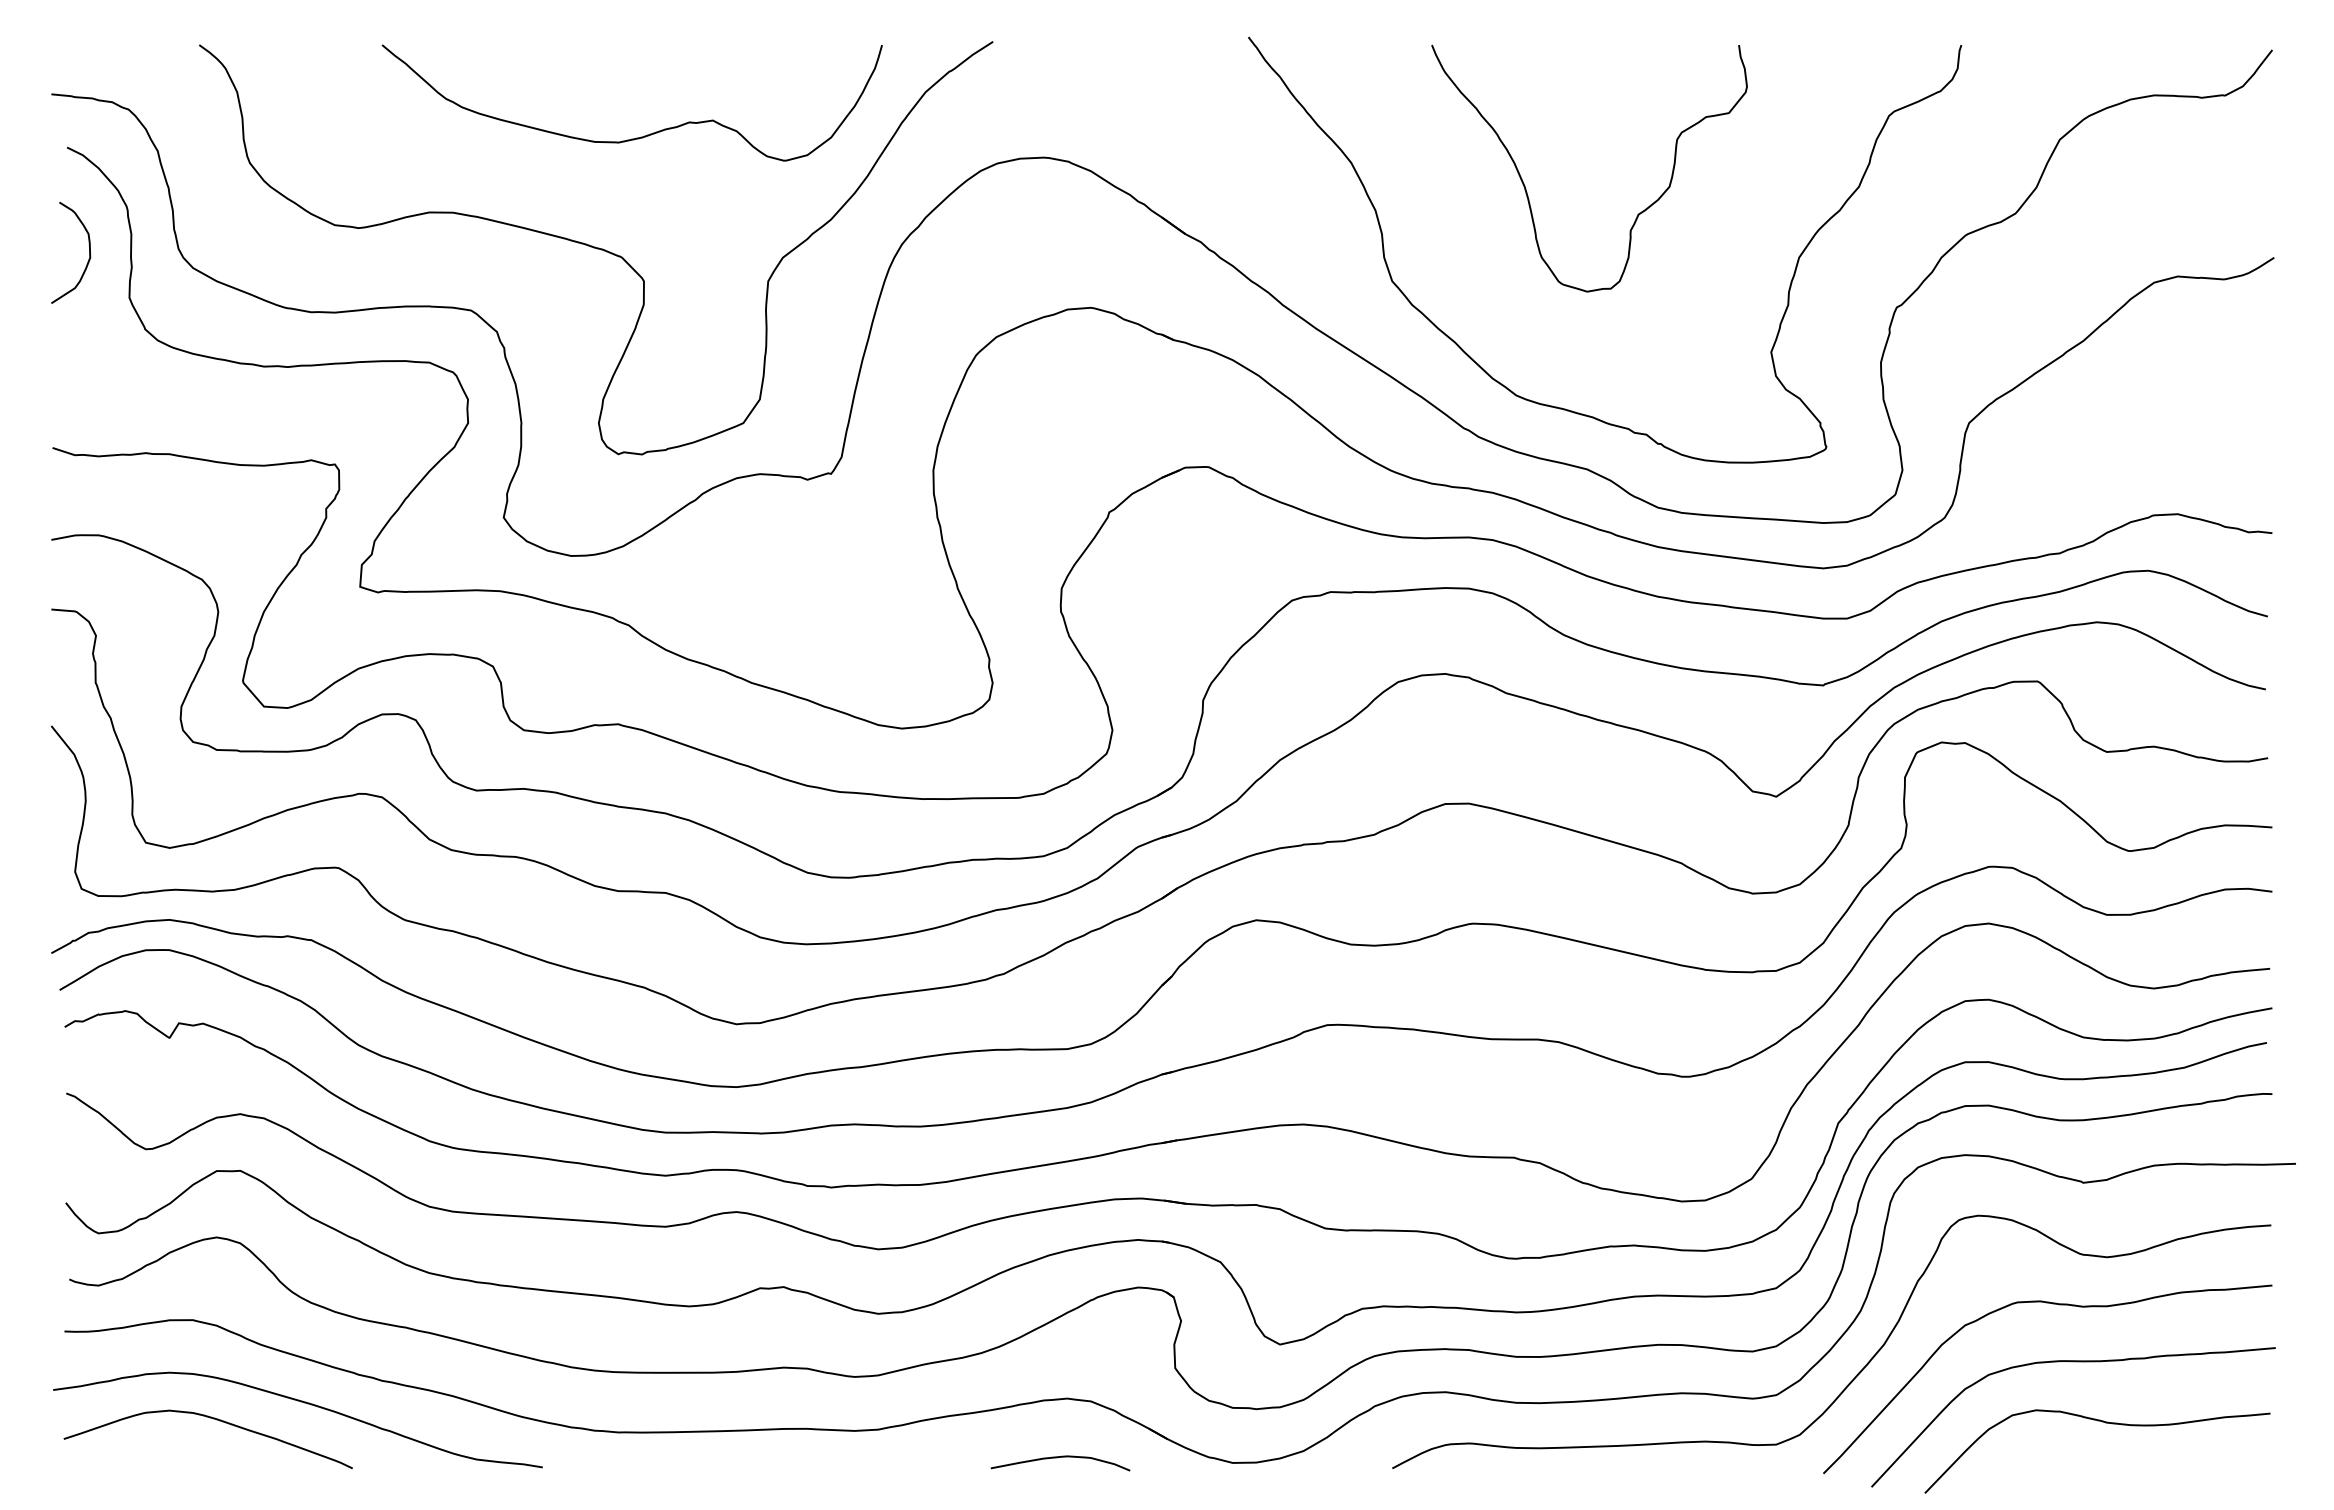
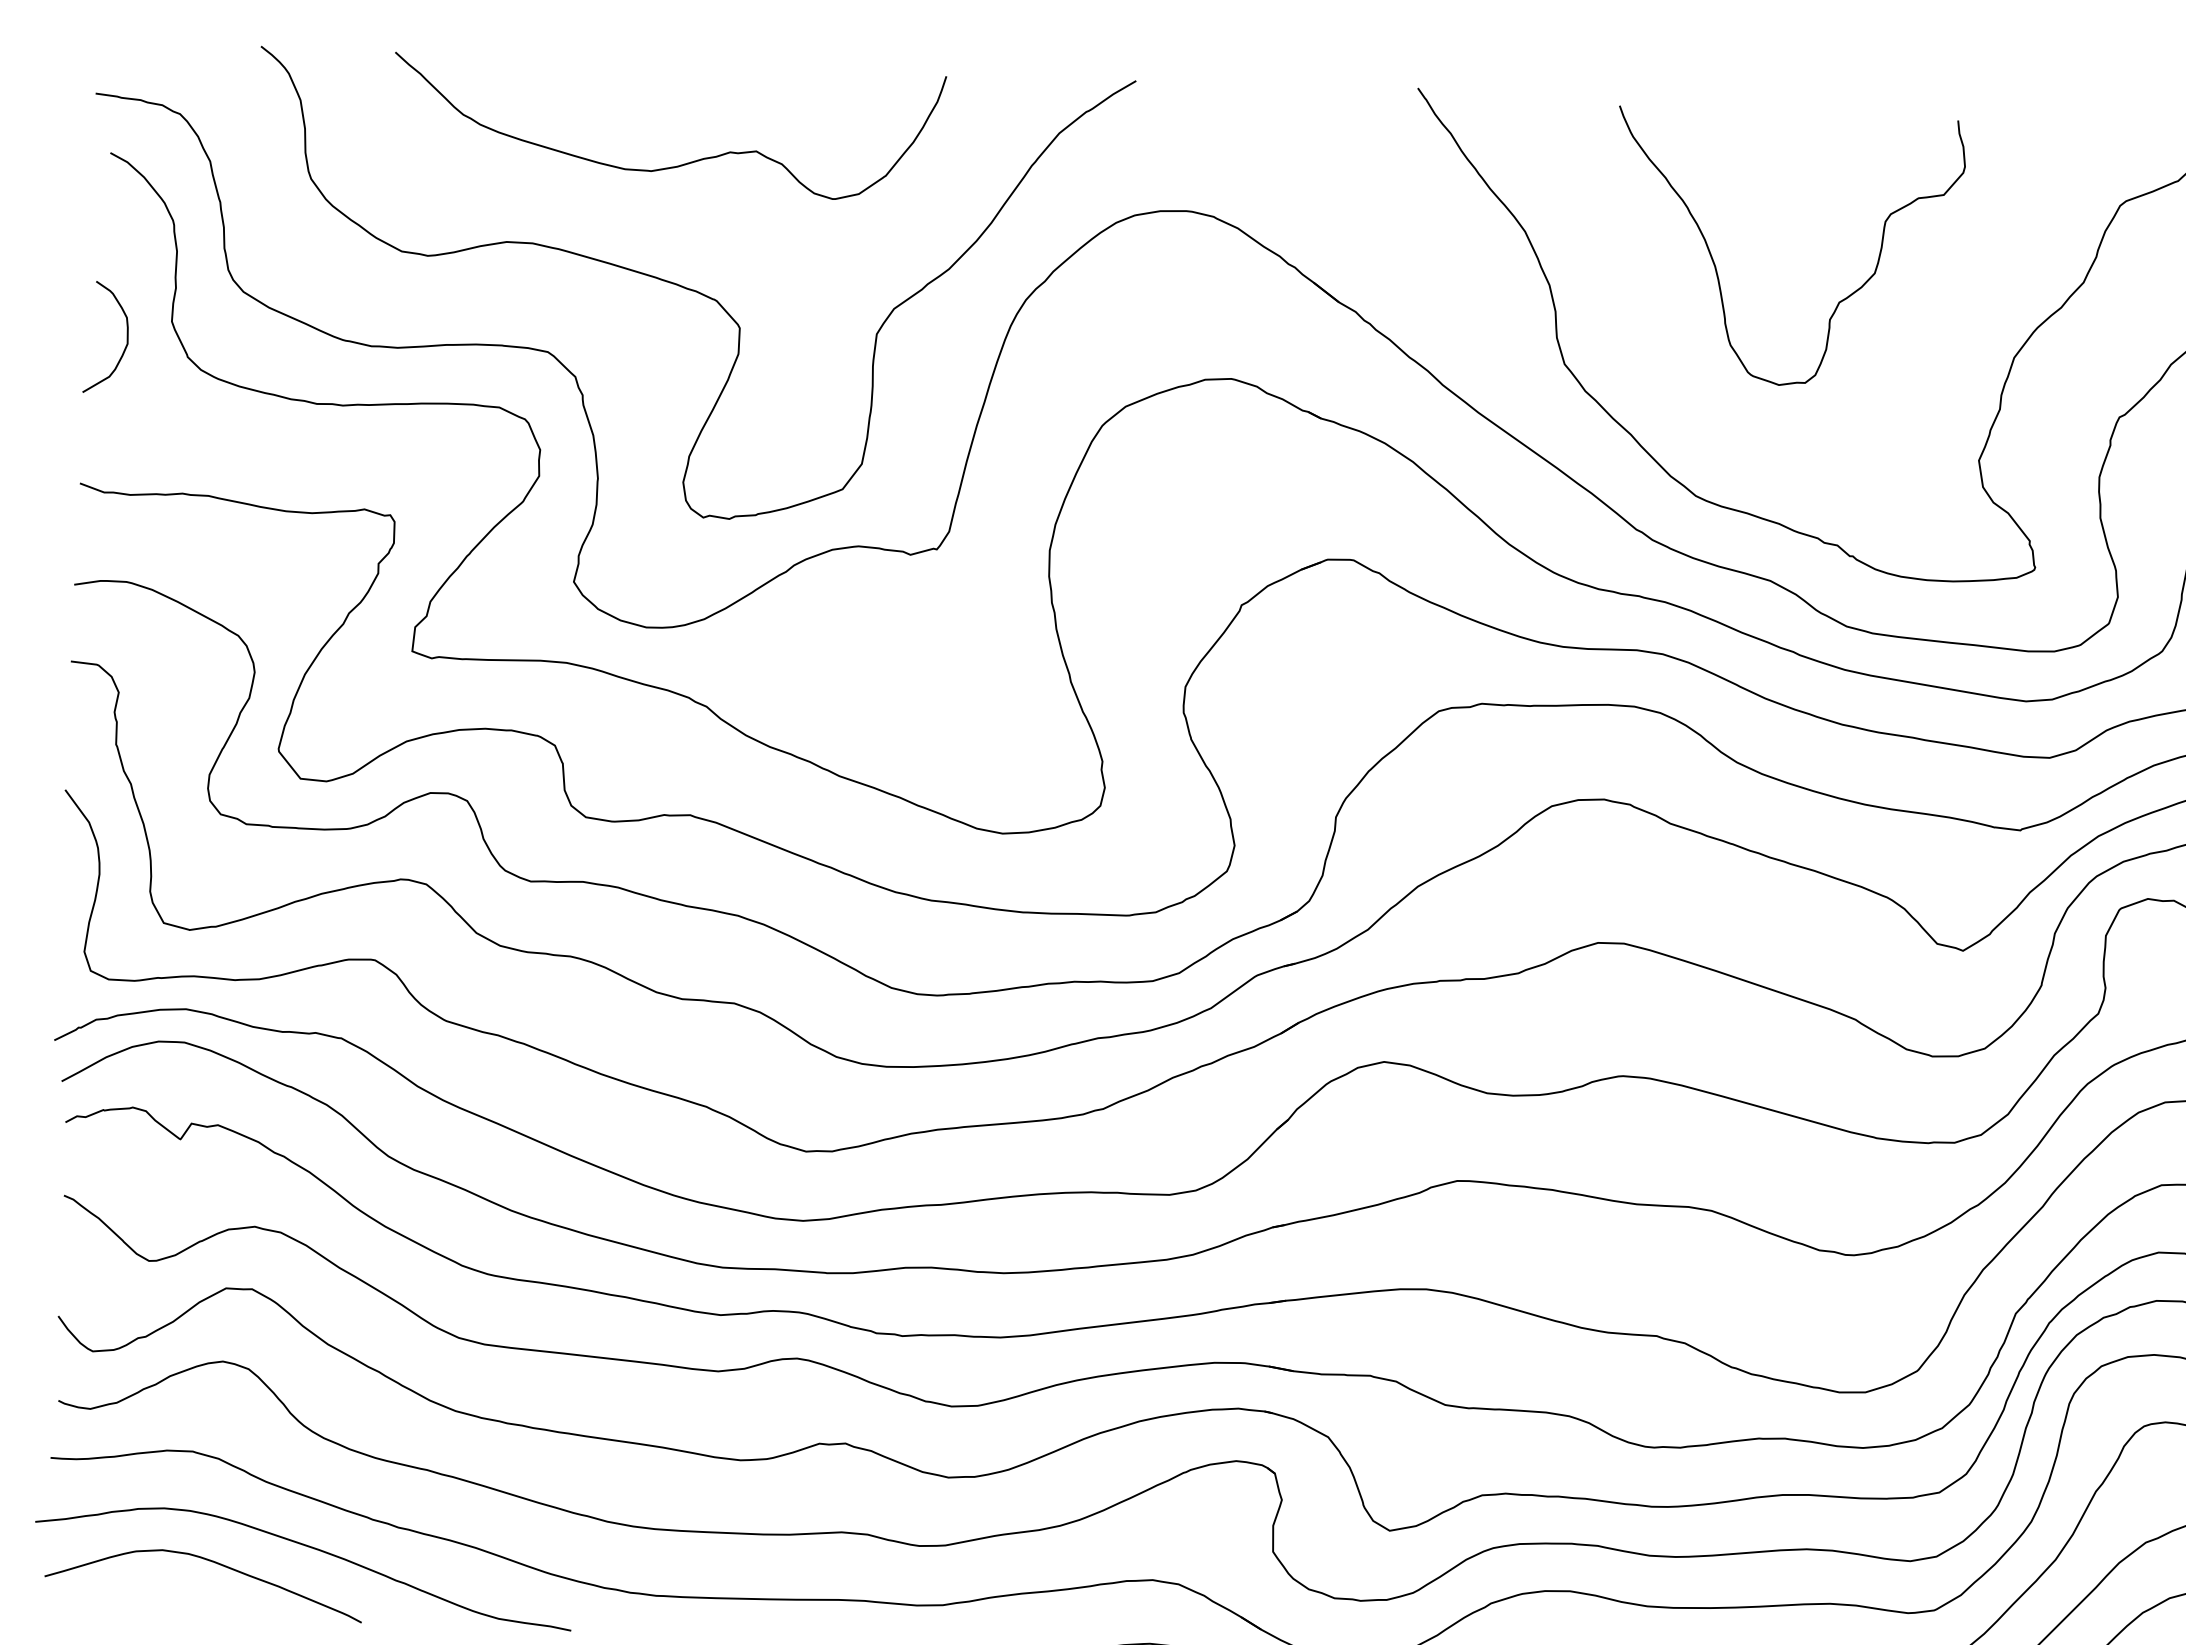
curve: (636, 137) -> (671, 166), moved
curve: (89, 252) -> (127, 338), moved

